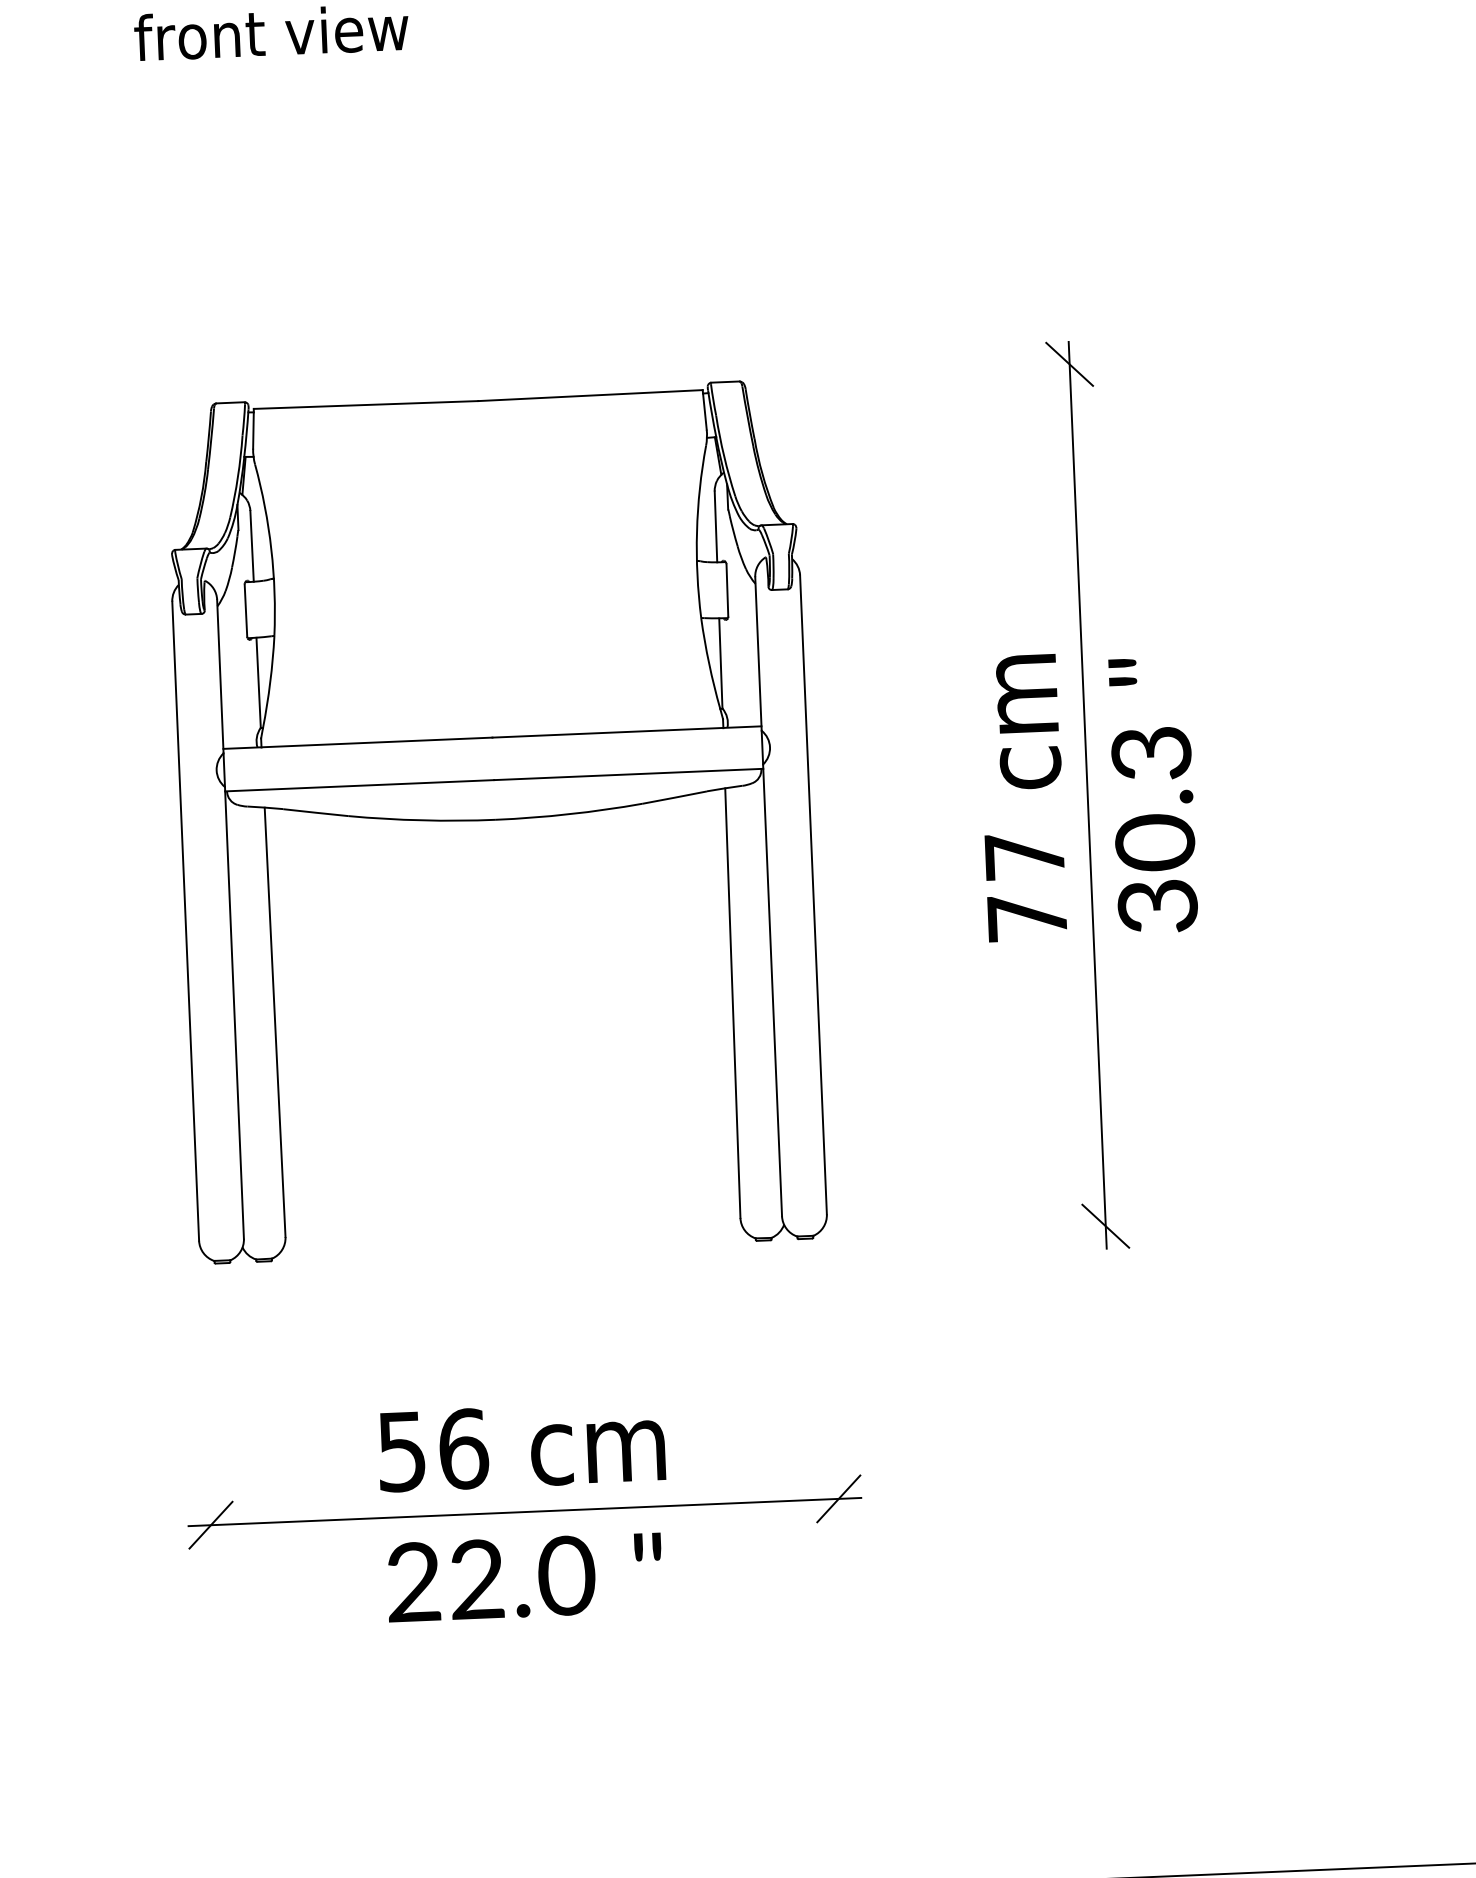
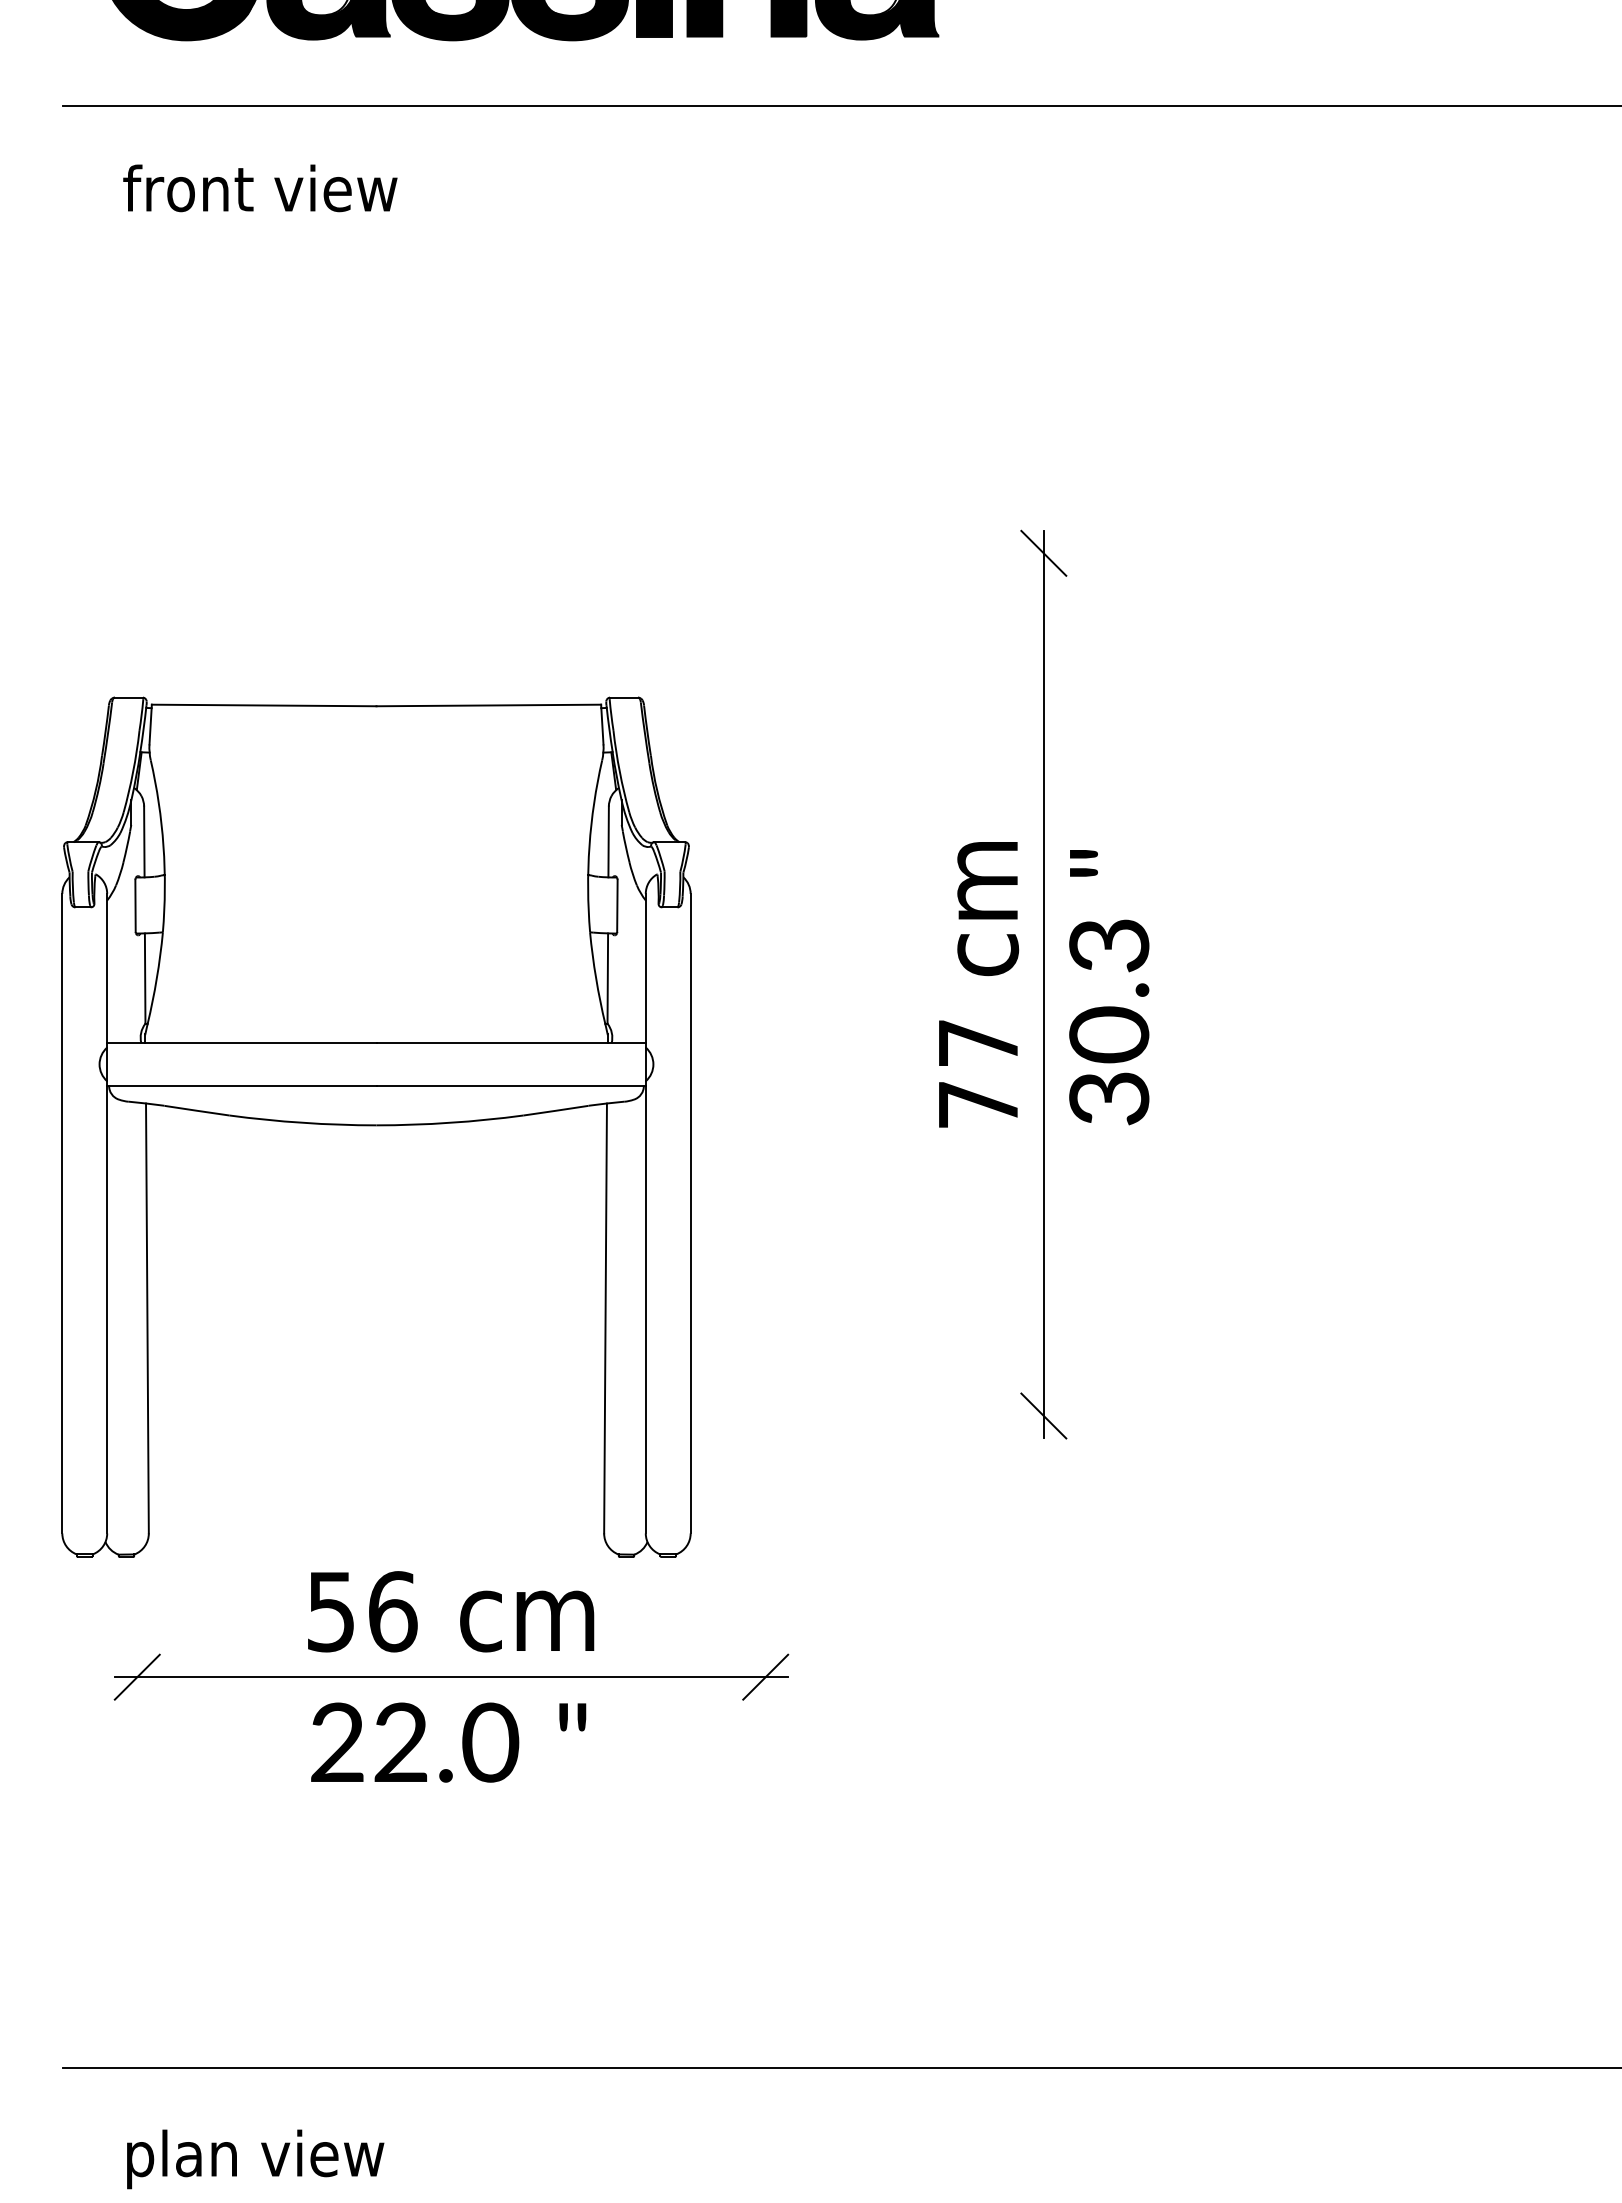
part: (495, 820) -> (376, 1126), moved

